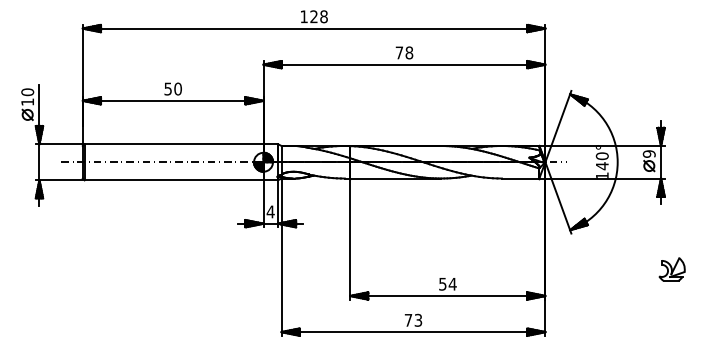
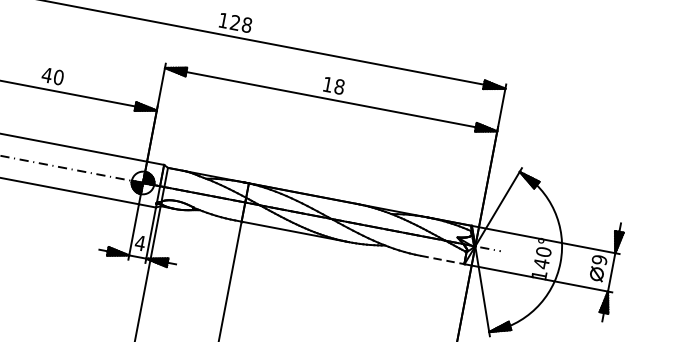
text: (398, 52) -> (326, 83), 78 -> 18
text: (168, 88) -> (47, 74), 50 -> 40
line: (520, 178) -> (442, 259), solid -> dashed

